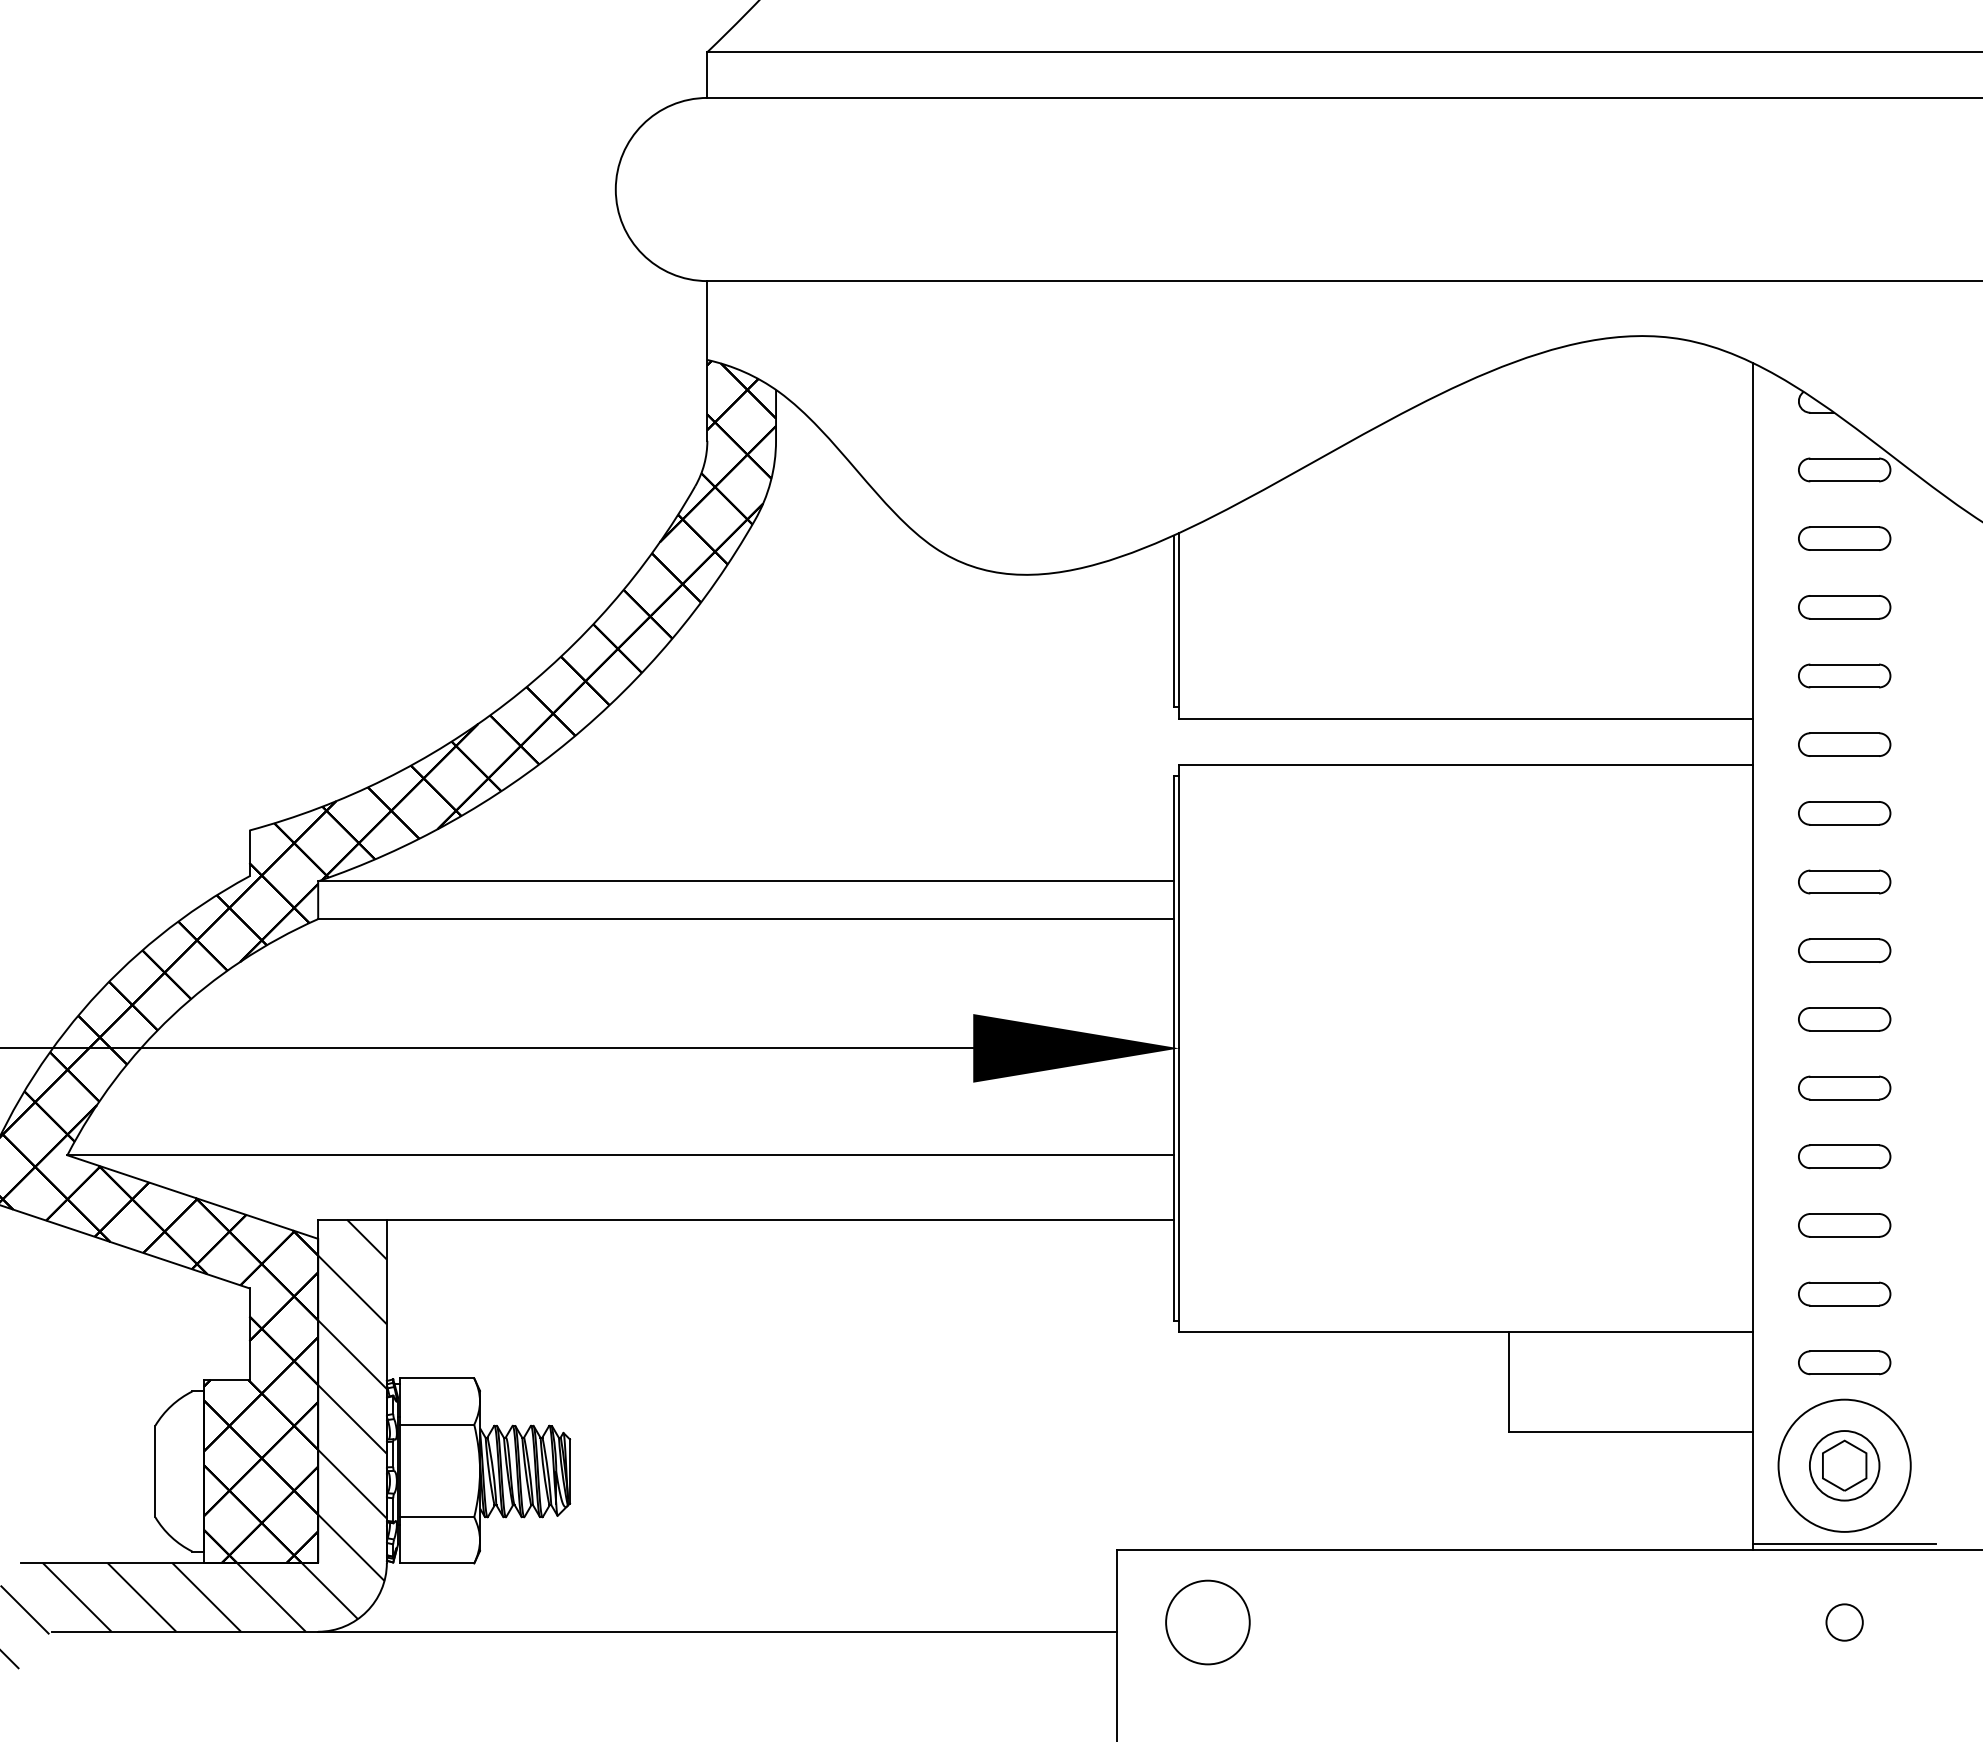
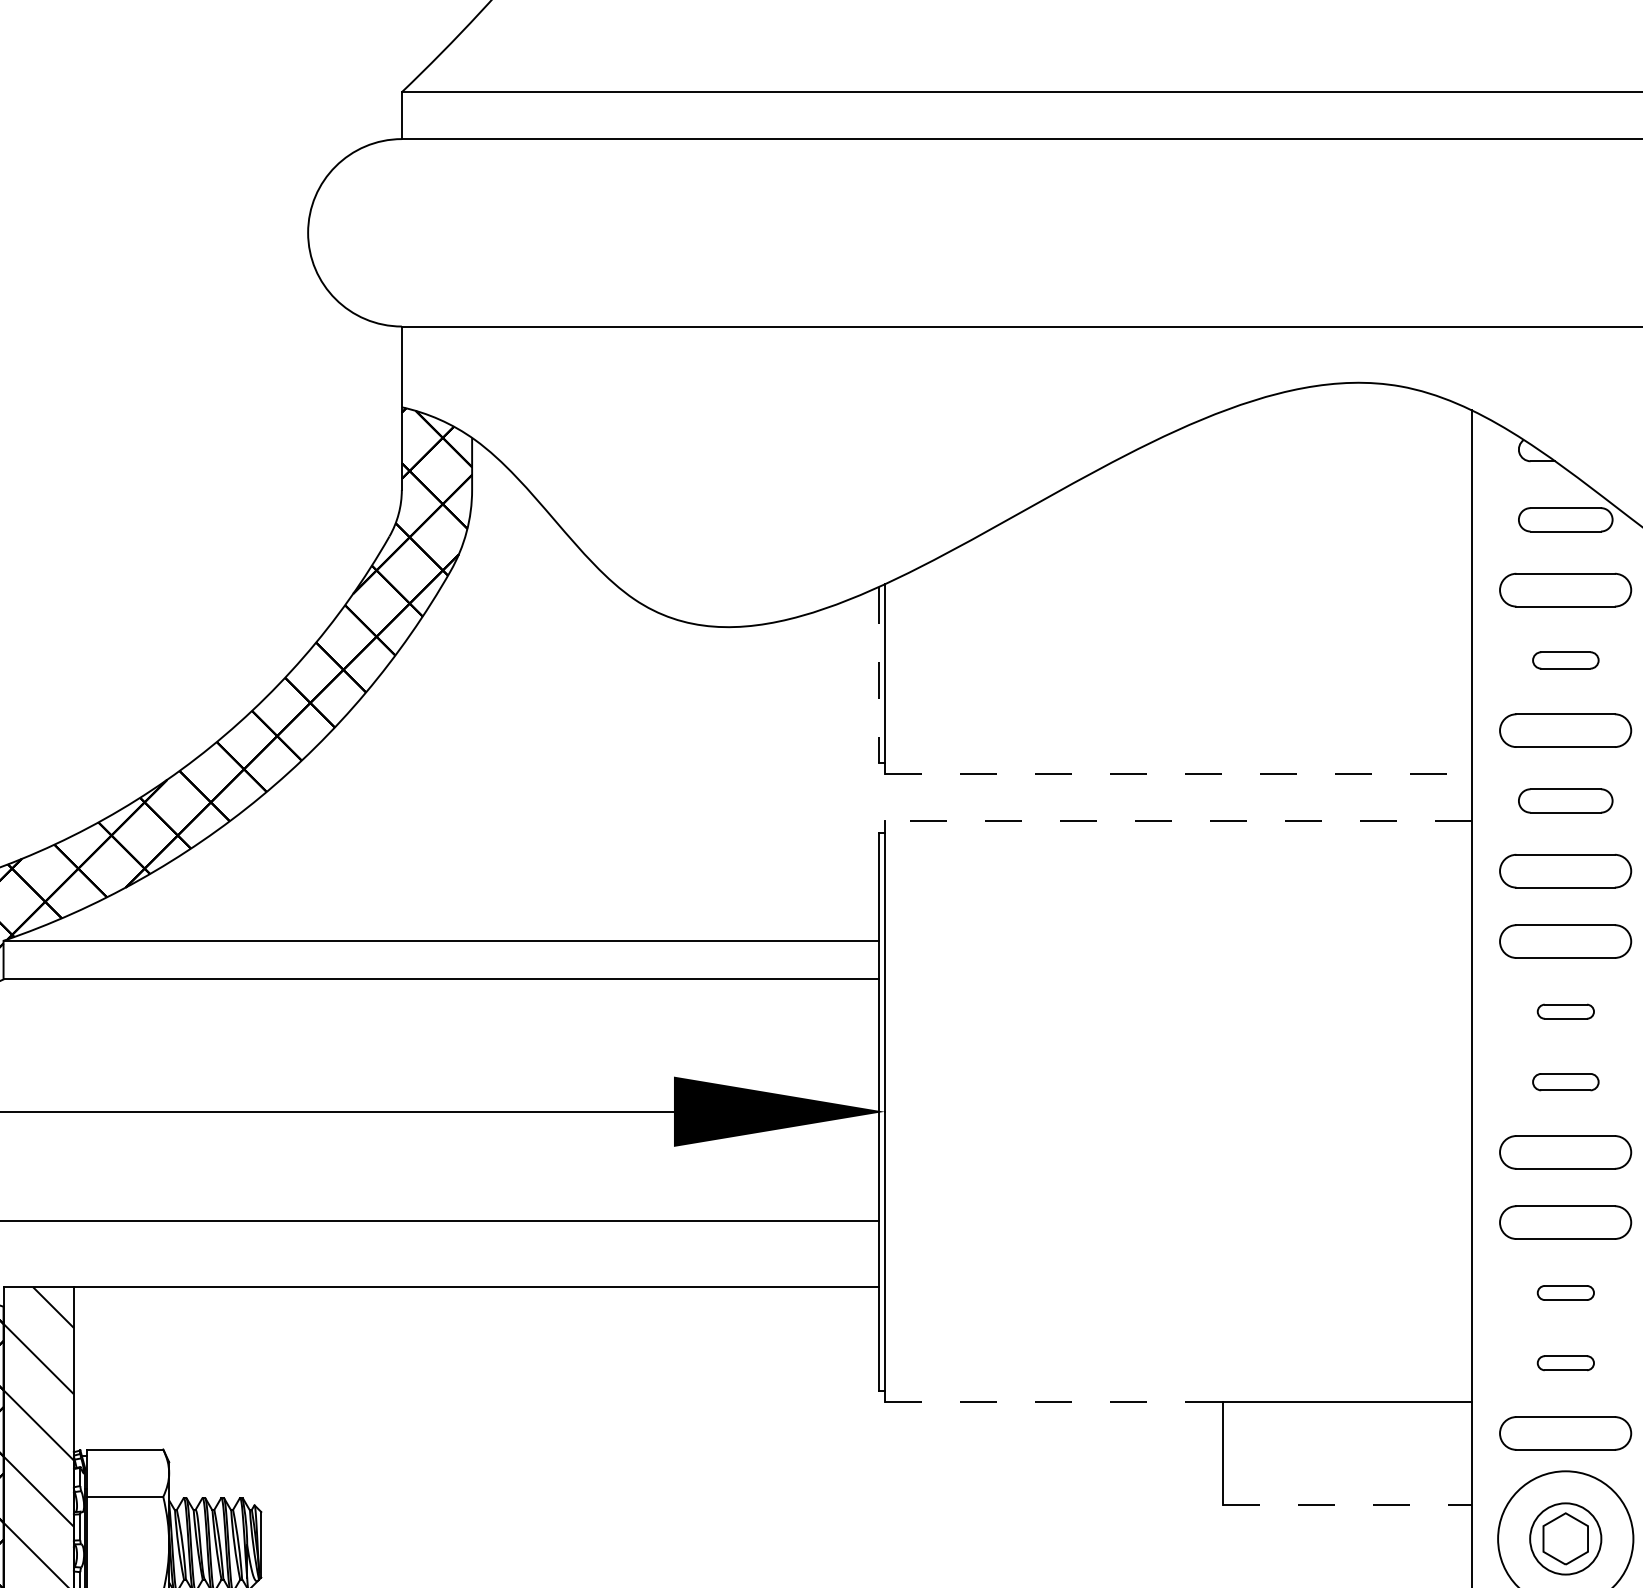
part: (1844, 538) -> (1565, 589), size x1.4
part: (1844, 607) -> (1565, 660), size x0.7
line: (1173, 621) -> (878, 674), solid -> dashed
part: (1844, 675) -> (1565, 730), size x1.4
line: (1466, 718) -> (1178, 774), solid -> dashed
line: (1466, 764) -> (1178, 821), solid -> dashed
part: (1844, 813) -> (1565, 871), size x1.4
part: (1844, 881) -> (1565, 940), size x1.4
part: (1844, 950) -> (1565, 1011), size x0.6
part: (1844, 1019) -> (1565, 1082), size x0.7
part: (1844, 1087) -> (1565, 1151), size x1.4
part: (1844, 1156) -> (1565, 1222), size x1.4
part: (1844, 1225) -> (1565, 1293), size x0.6
part: (1844, 1293) -> (1565, 1362), size x0.6
line: (1344, 1332) -> (1053, 1402), solid -> dashed
part: (1844, 1362) -> (1565, 1433), size x1.4
line: (1631, 1432) -> (1347, 1504), solid -> dashed

